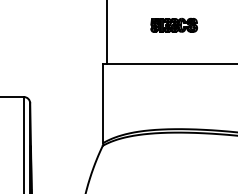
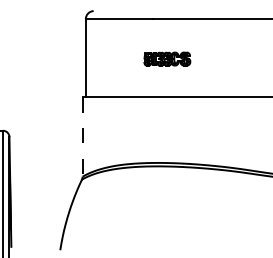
part: (174, 24) -> (167, 58), moved
line: (103, 103) -> (82, 137), solid -> dashed

